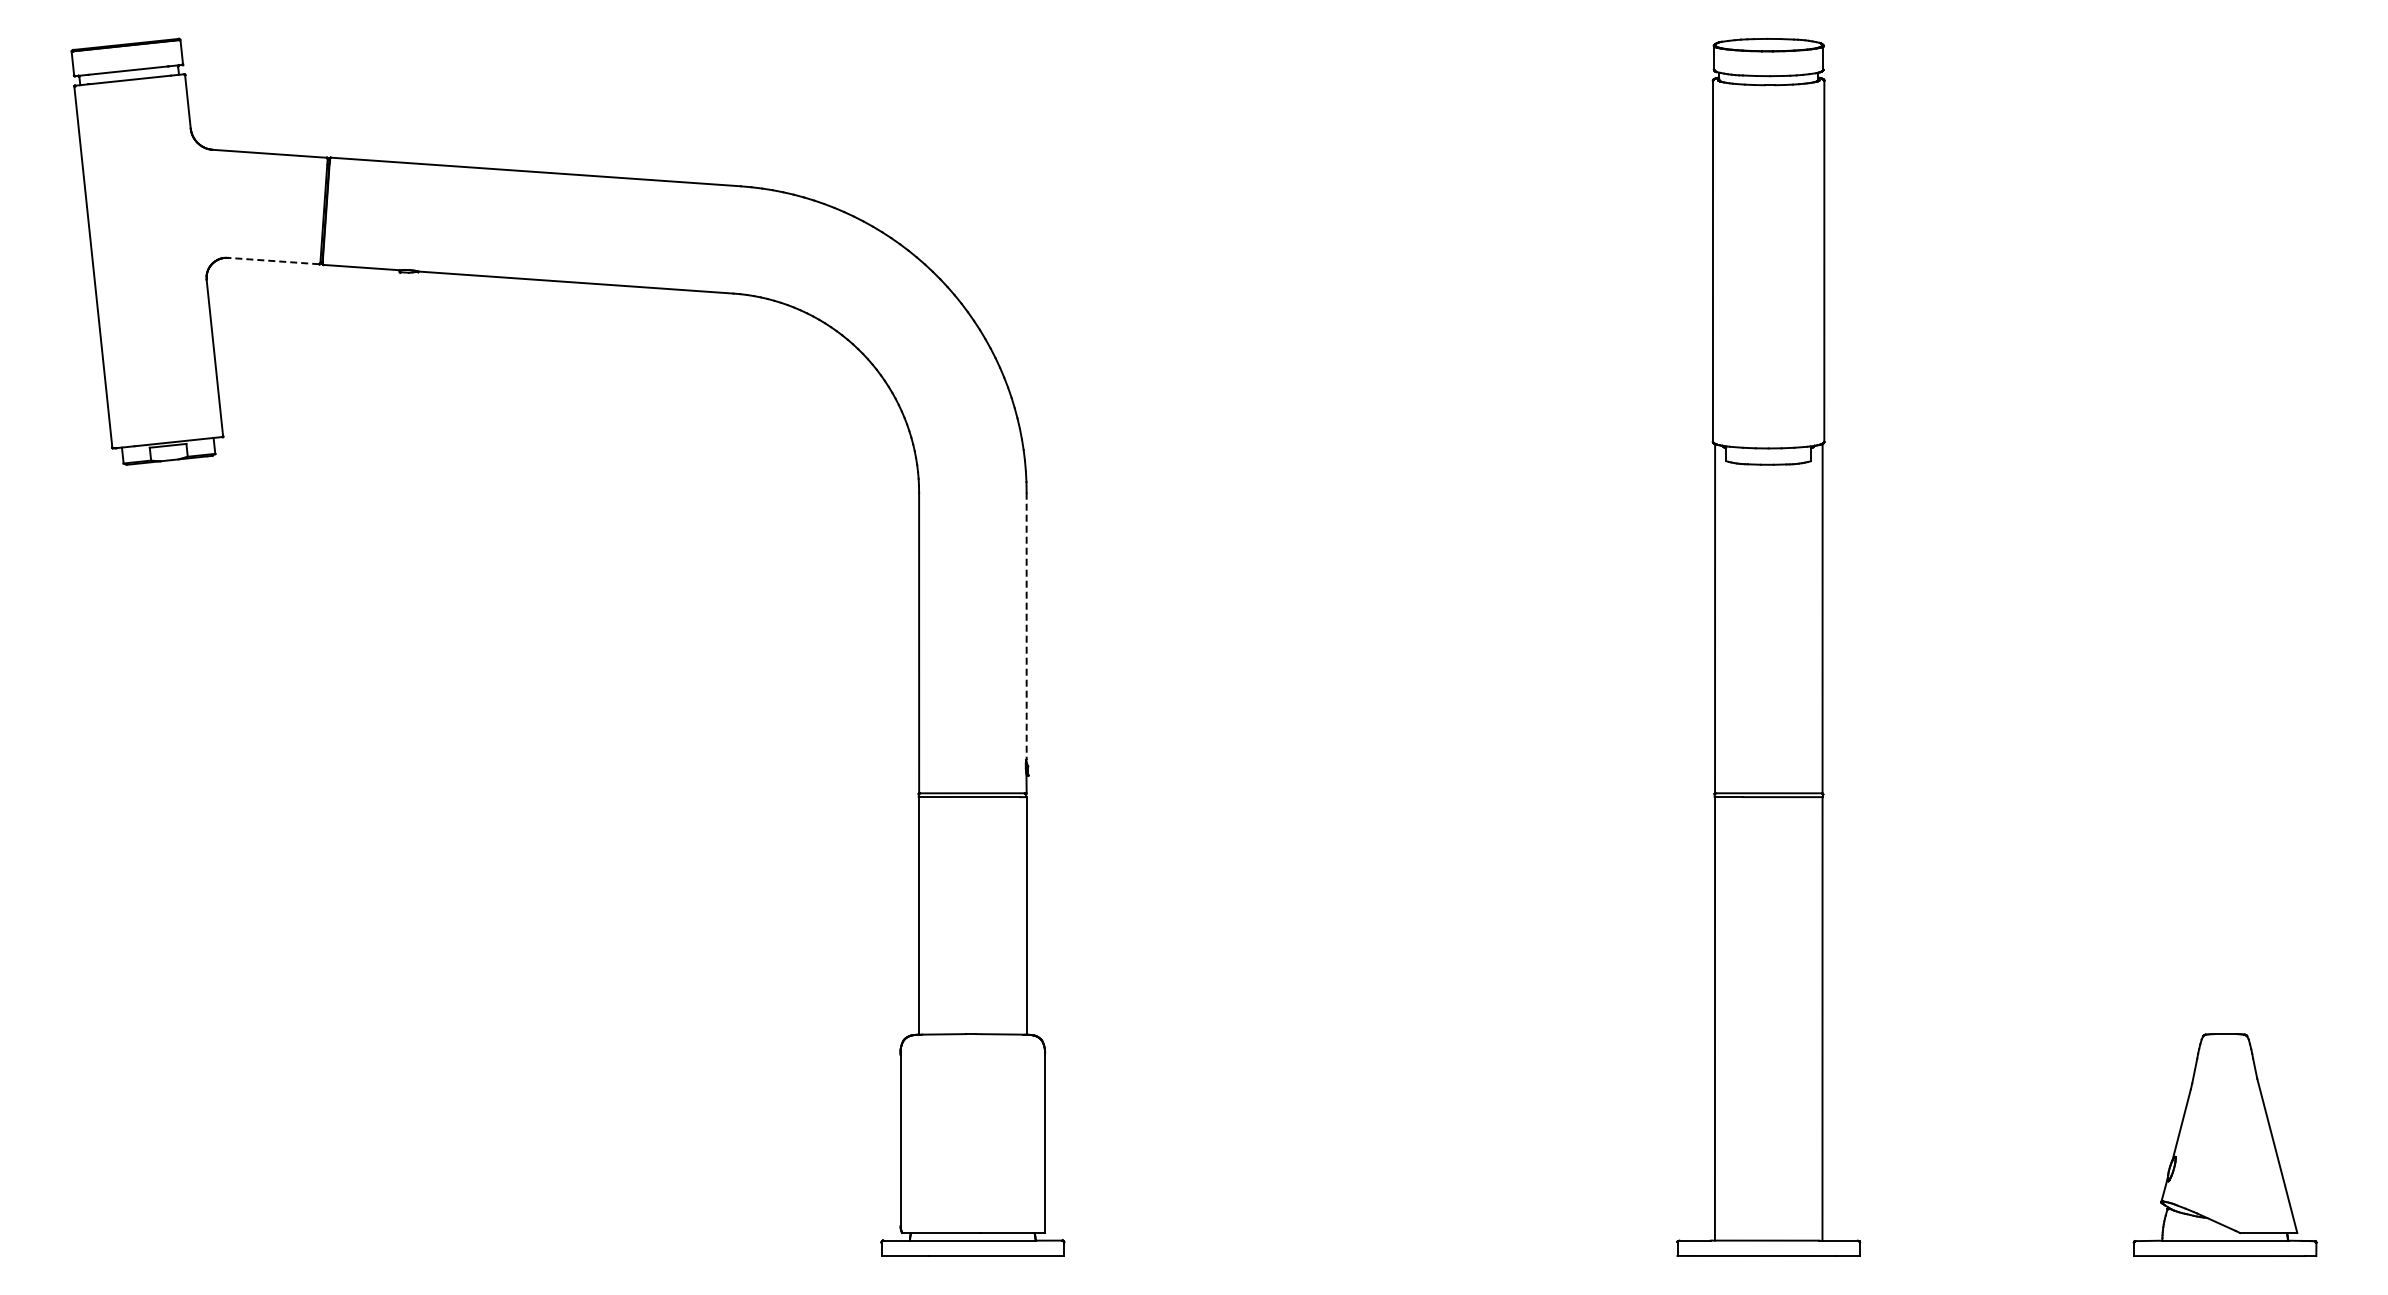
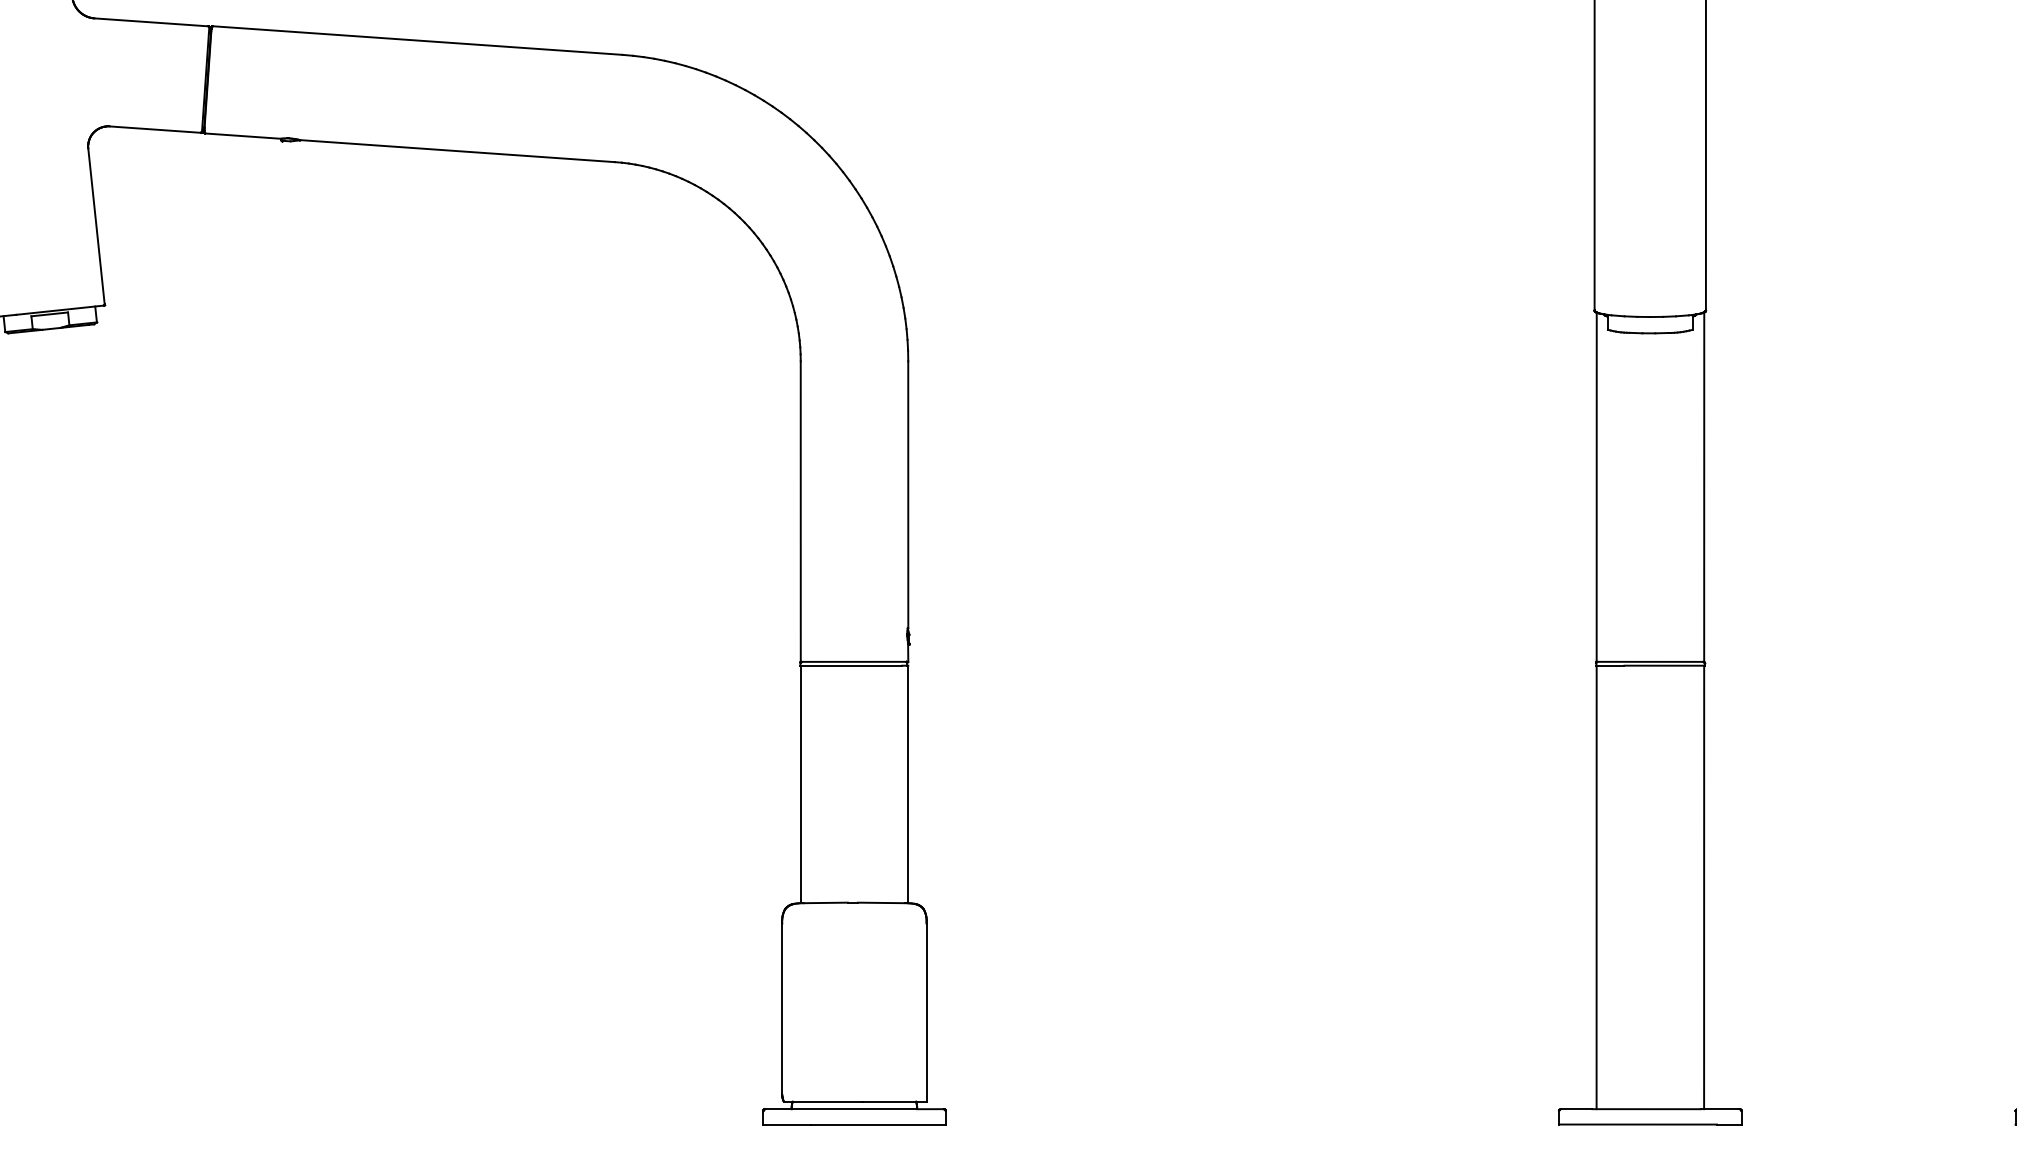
line: (273, 261) -> (155, 130), dashed -> solid
line: (1026, 626) -> (908, 495), dashed -> solid

